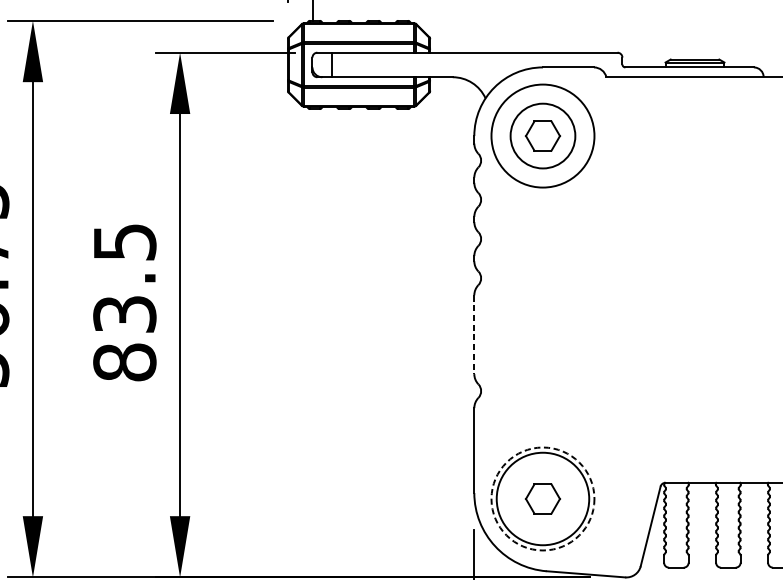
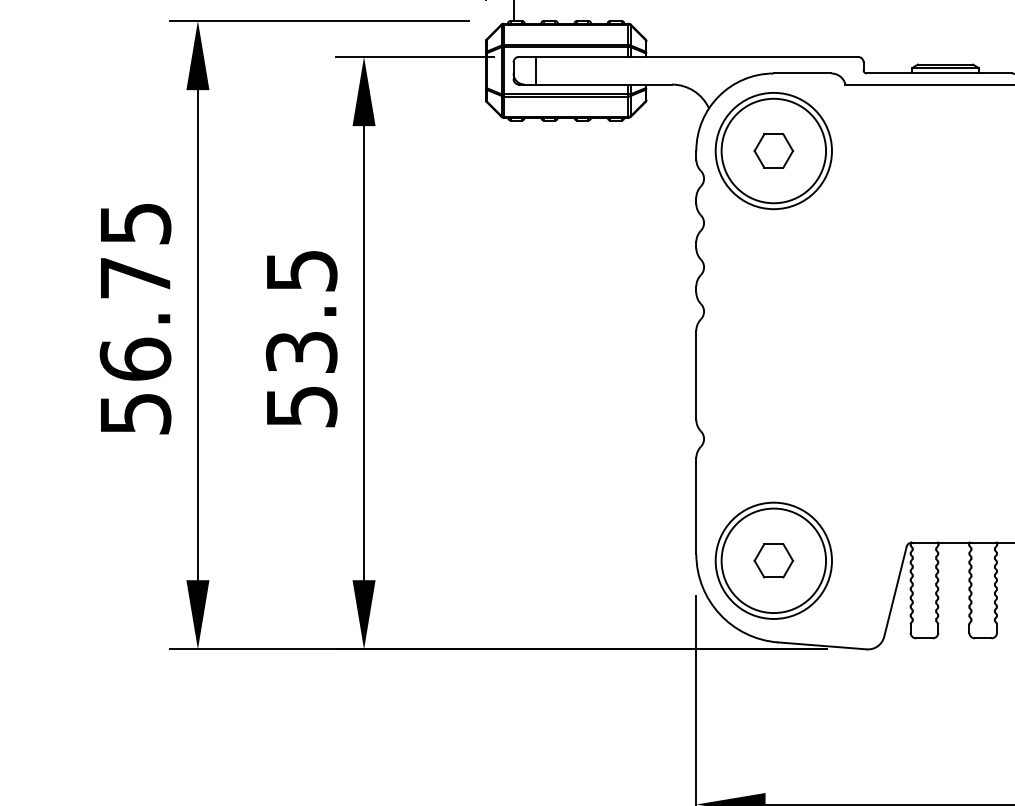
circle: (542, 135) -> (773, 150), size x1.43
line: (474, 334) -> (696, 375), dashed -> solid
text: (124, 362) -> (301, 406), 83.5 -> 53.5
circle: (542, 498) -> (773, 560), dashed -> solid

